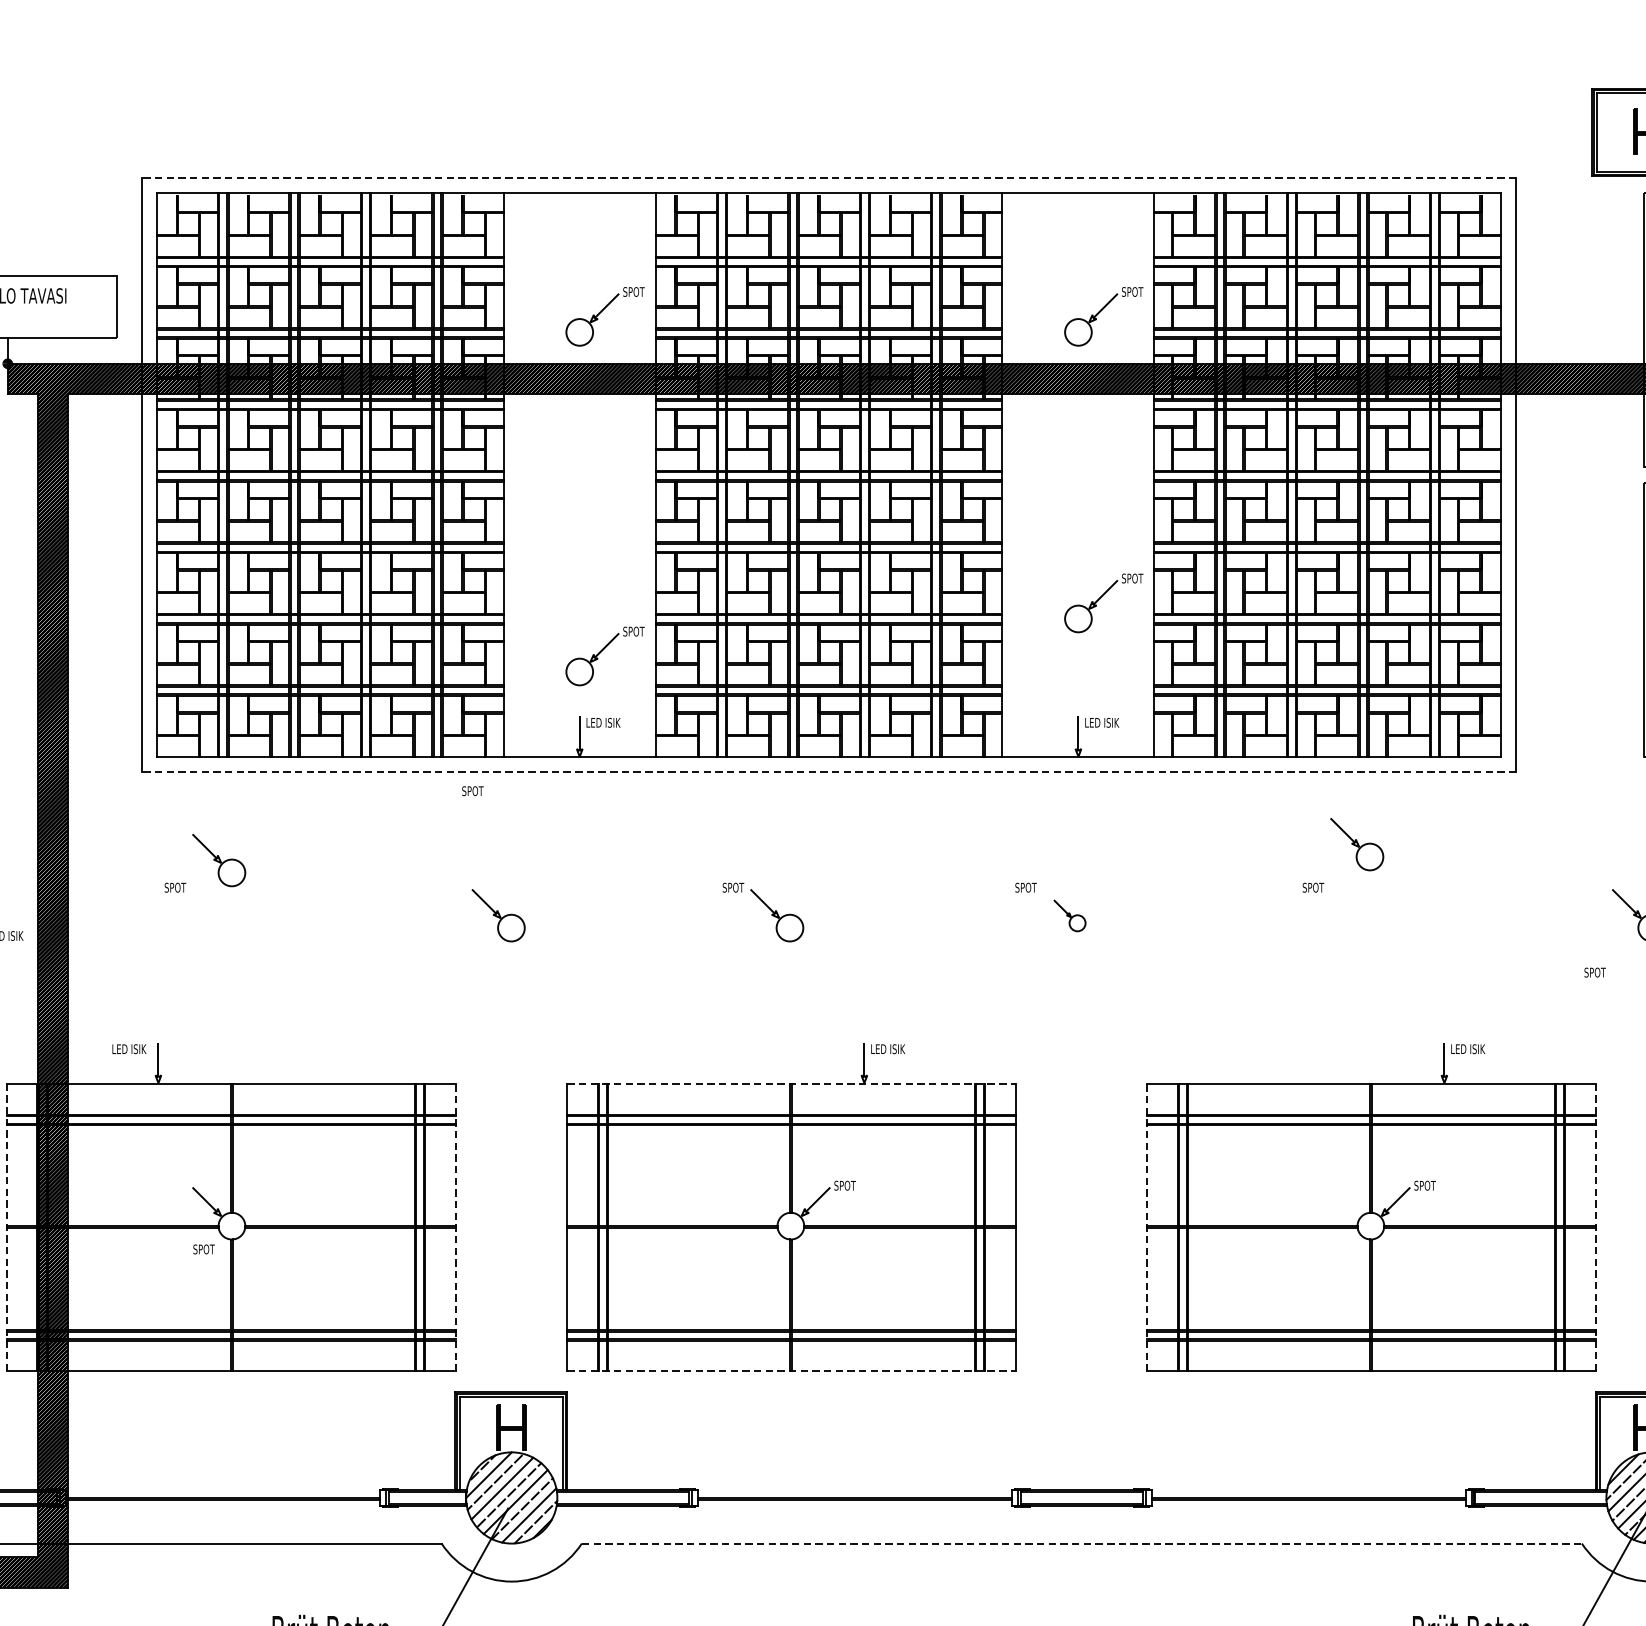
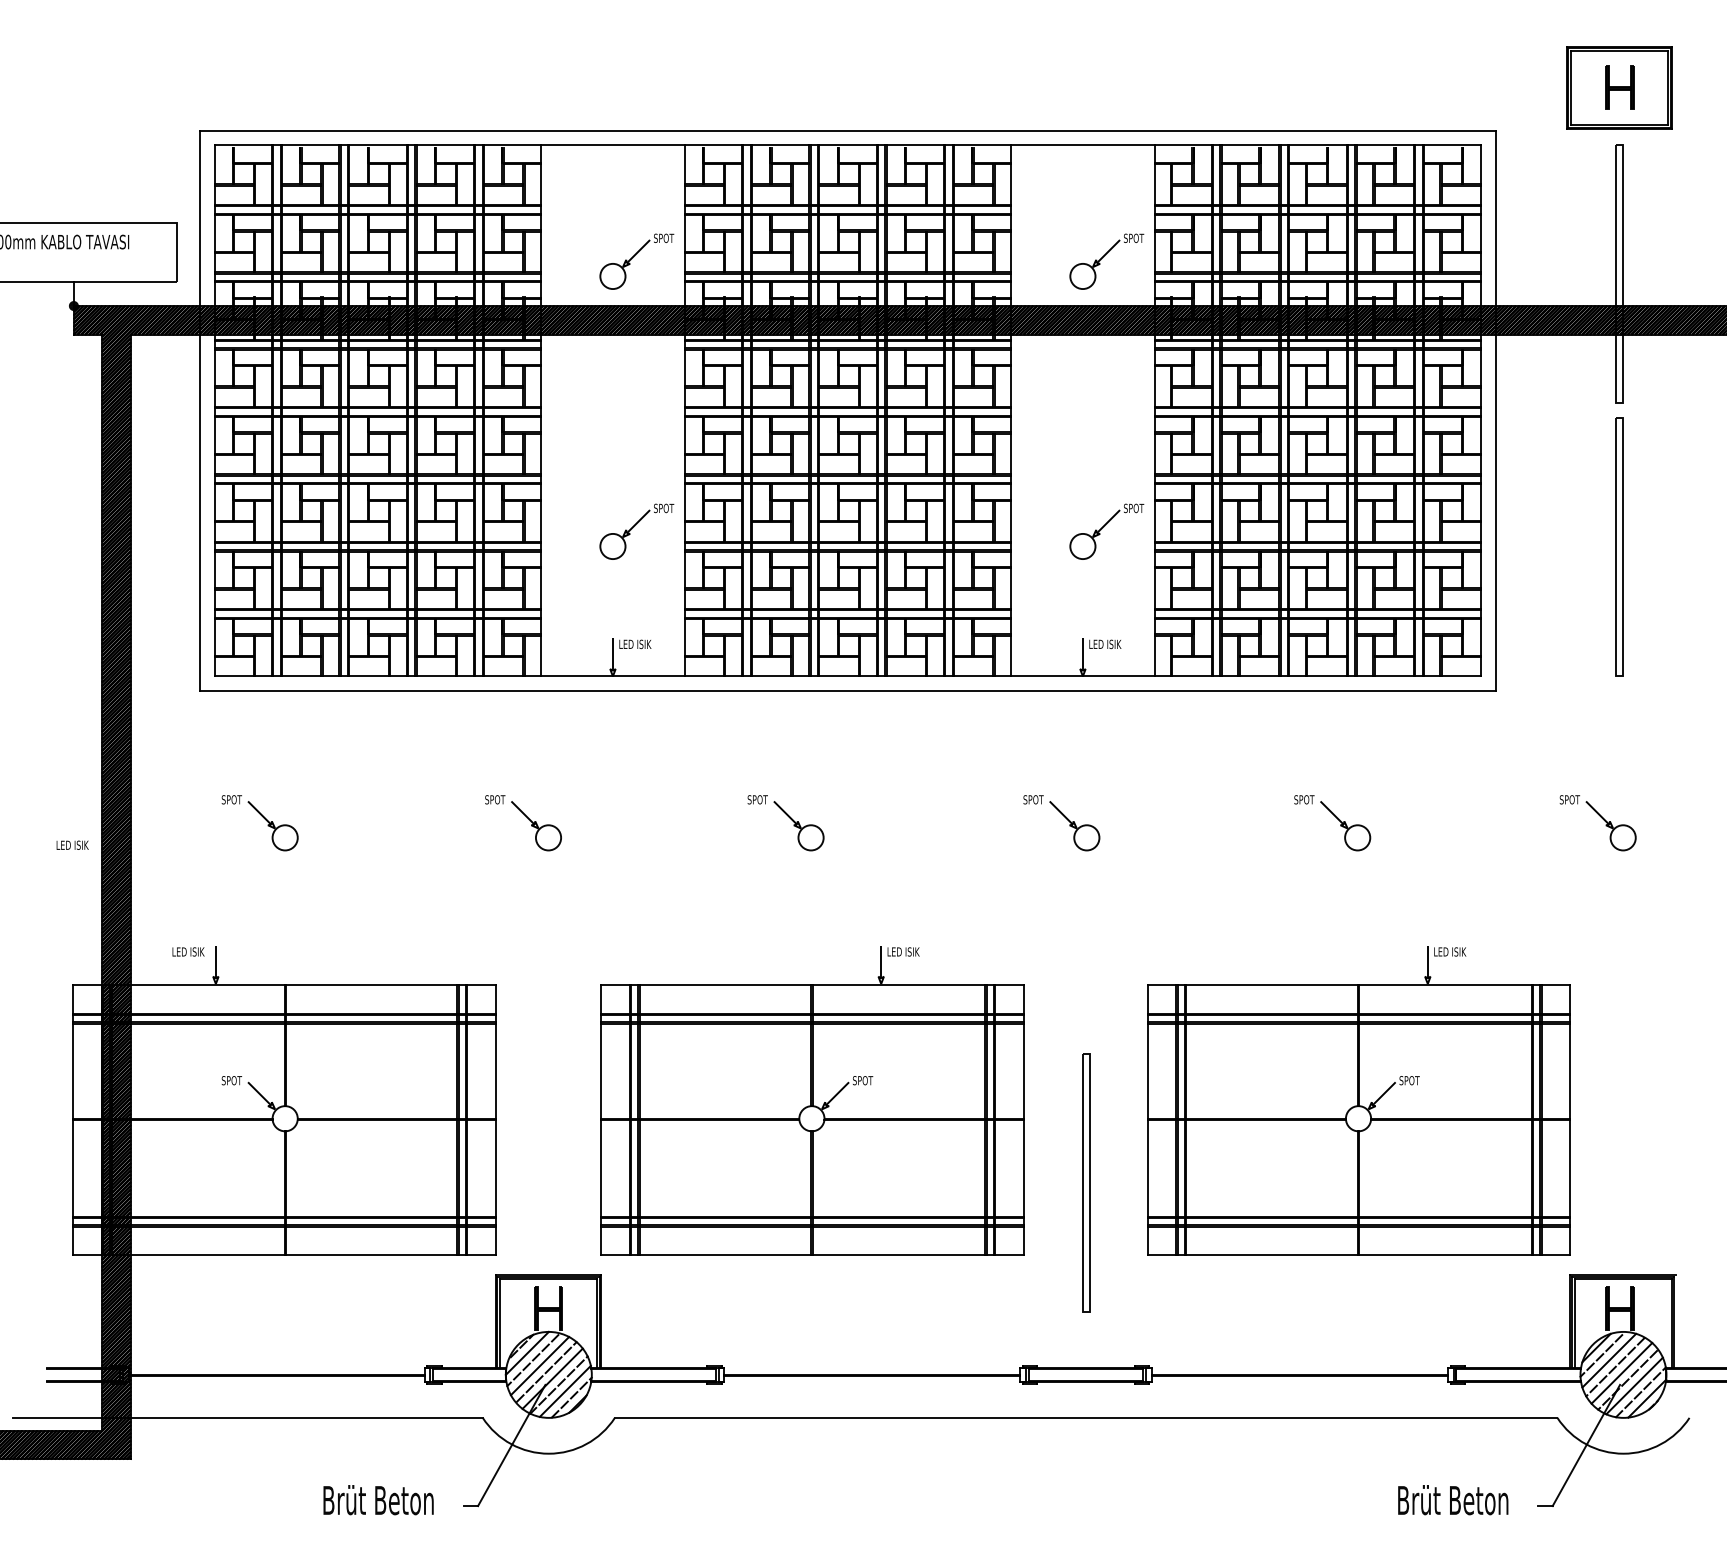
line: (828, 177) -> (847, 130), dashed -> solid
part: (604, 656) -> (636, 531), moved
line: (828, 771) -> (847, 690), dashed -> solid
text: (473, 790) -> (495, 799), moved
part: (1357, 844) -> (1345, 826), moved
part: (218, 860) -> (272, 826), moved
part: (1069, 916) -> (1074, 826), size x1.67
text: (1594, 972) -> (1569, 799), moved
line: (792, 1084) -> (813, 985), dashed -> solid
line: (7, 1226) -> (73, 1119), dashed -> solid
line: (1595, 1226) -> (1570, 1119), dashed -> solid
line: (455, 1228) -> (495, 1120), dashed -> solid
line: (1146, 1228) -> (1147, 1120), dashed -> solid
text: (203, 1249) -> (231, 1080), moved
part: (1082, 1293) -> (1086, 1182), added
line: (792, 1371) -> (813, 1255), dashed -> solid
line: (1082, 1543) -> (1086, 1417), dashed -> solid

